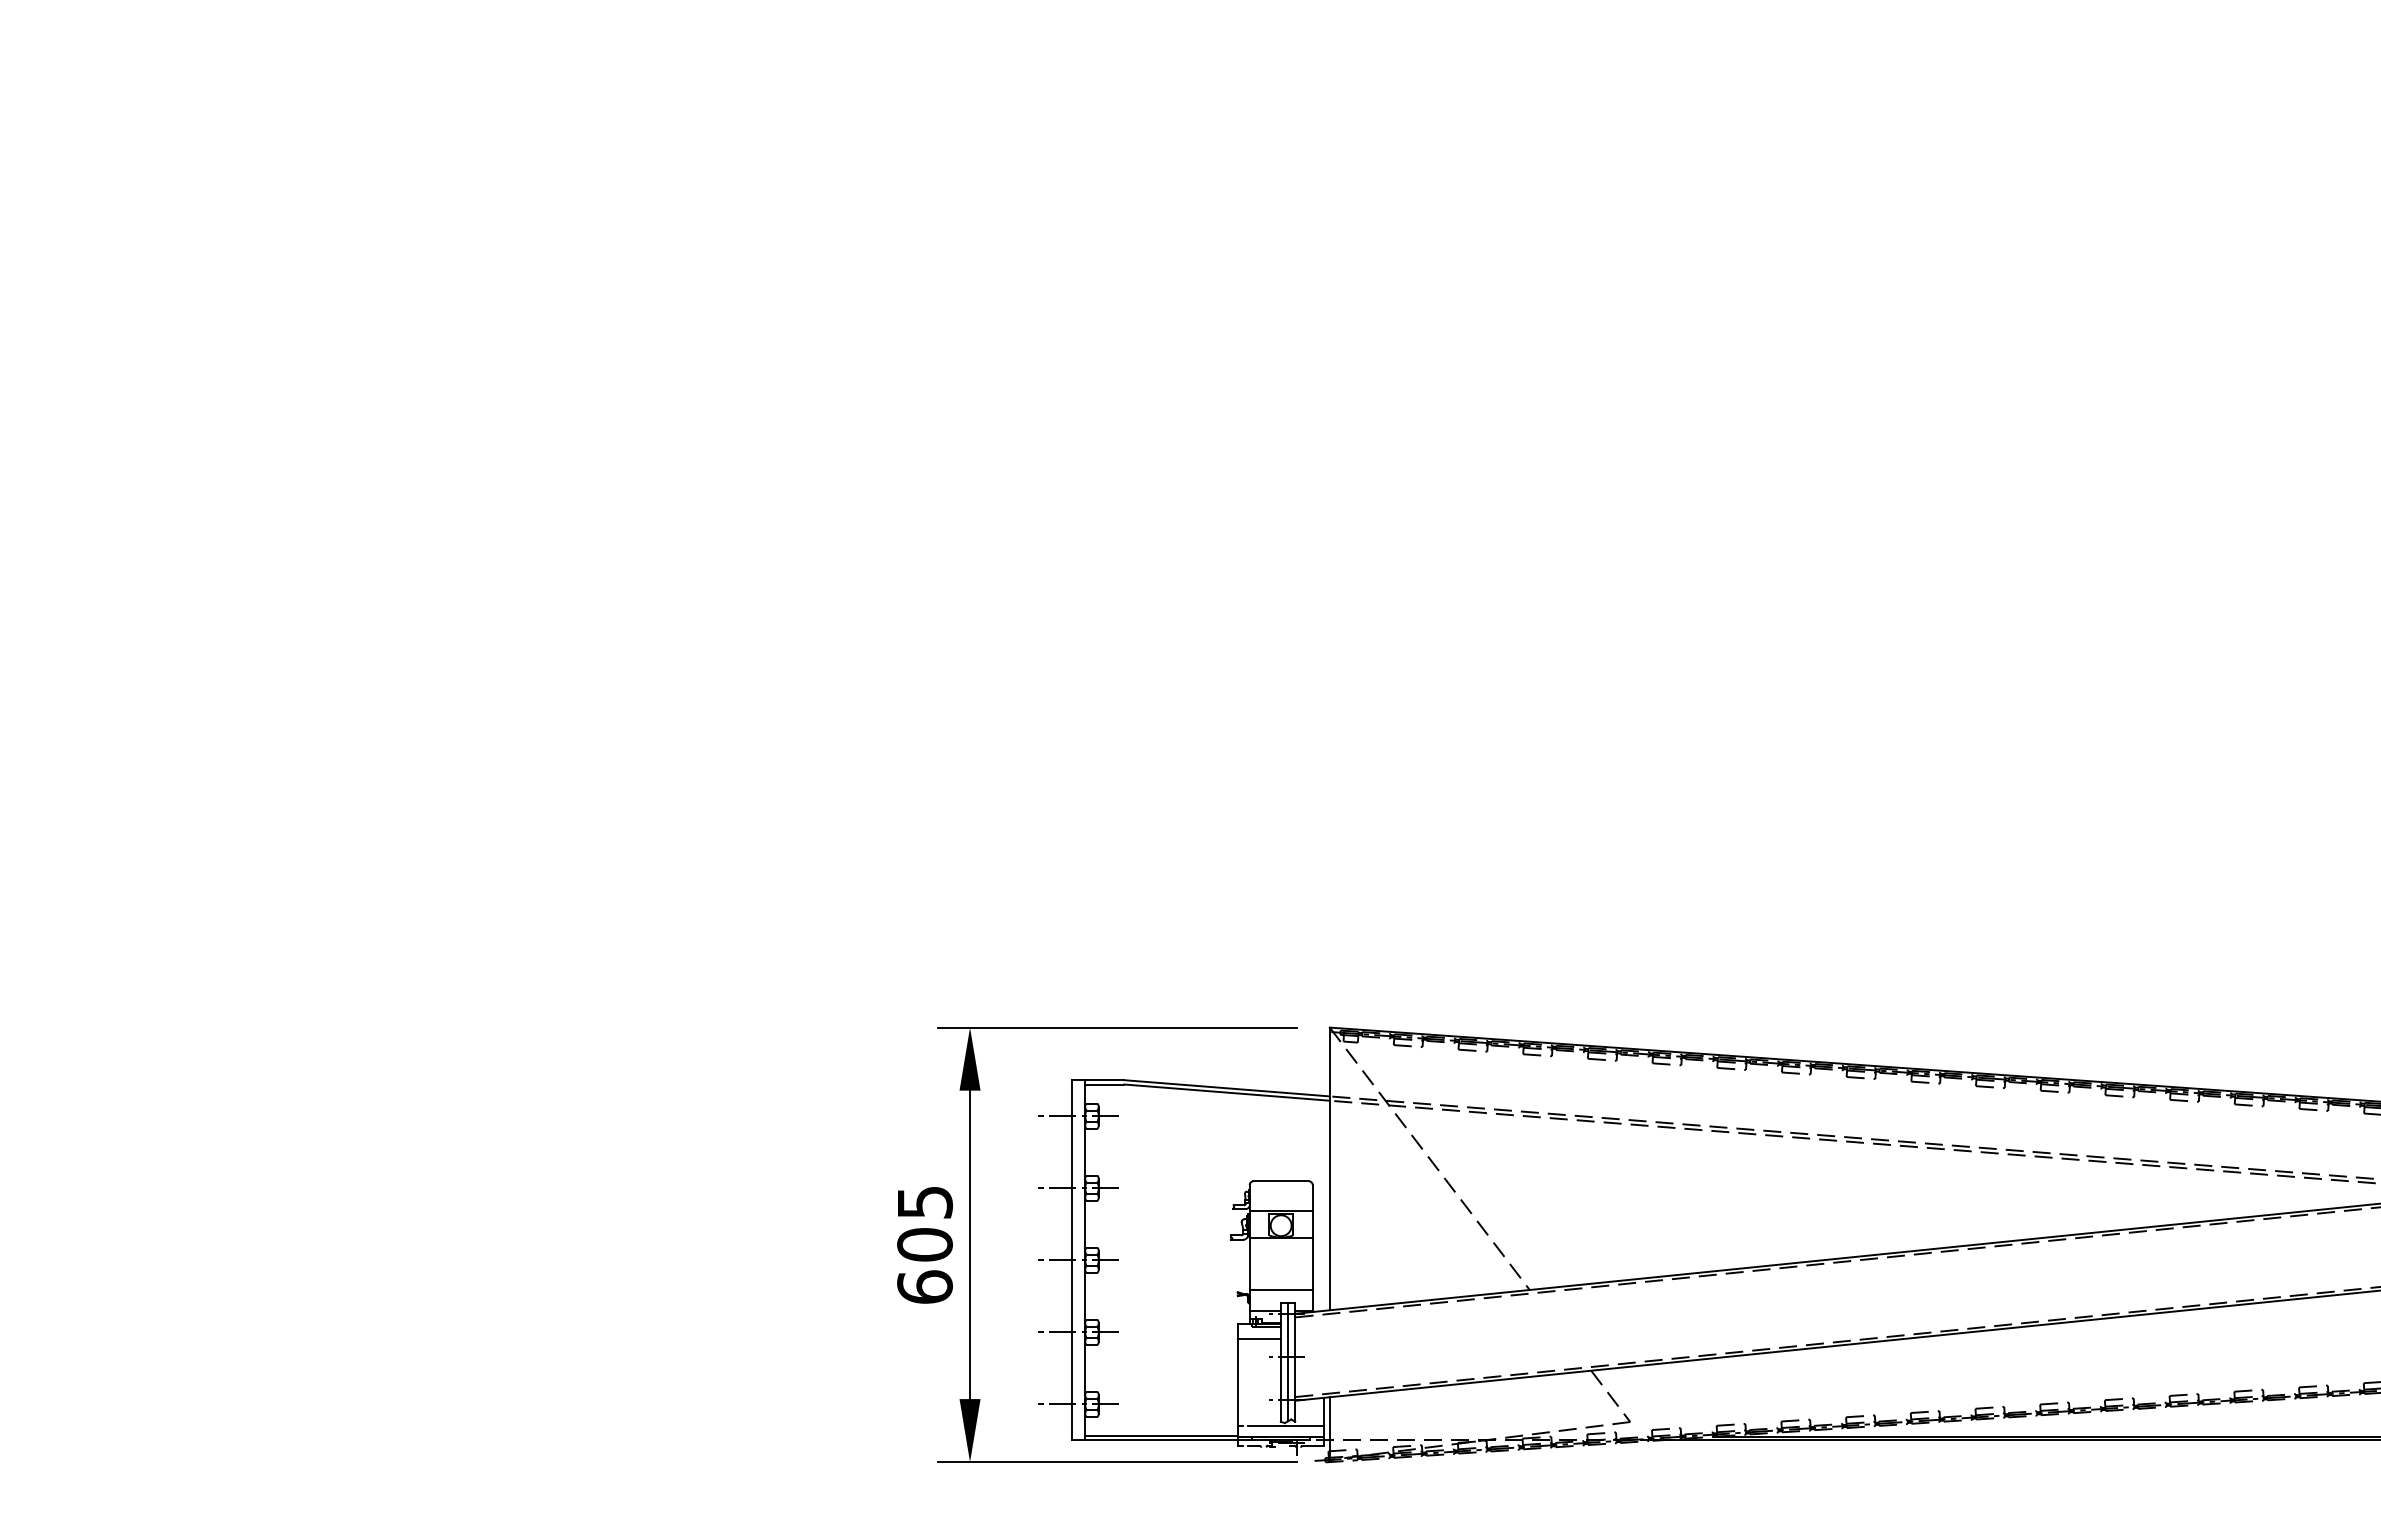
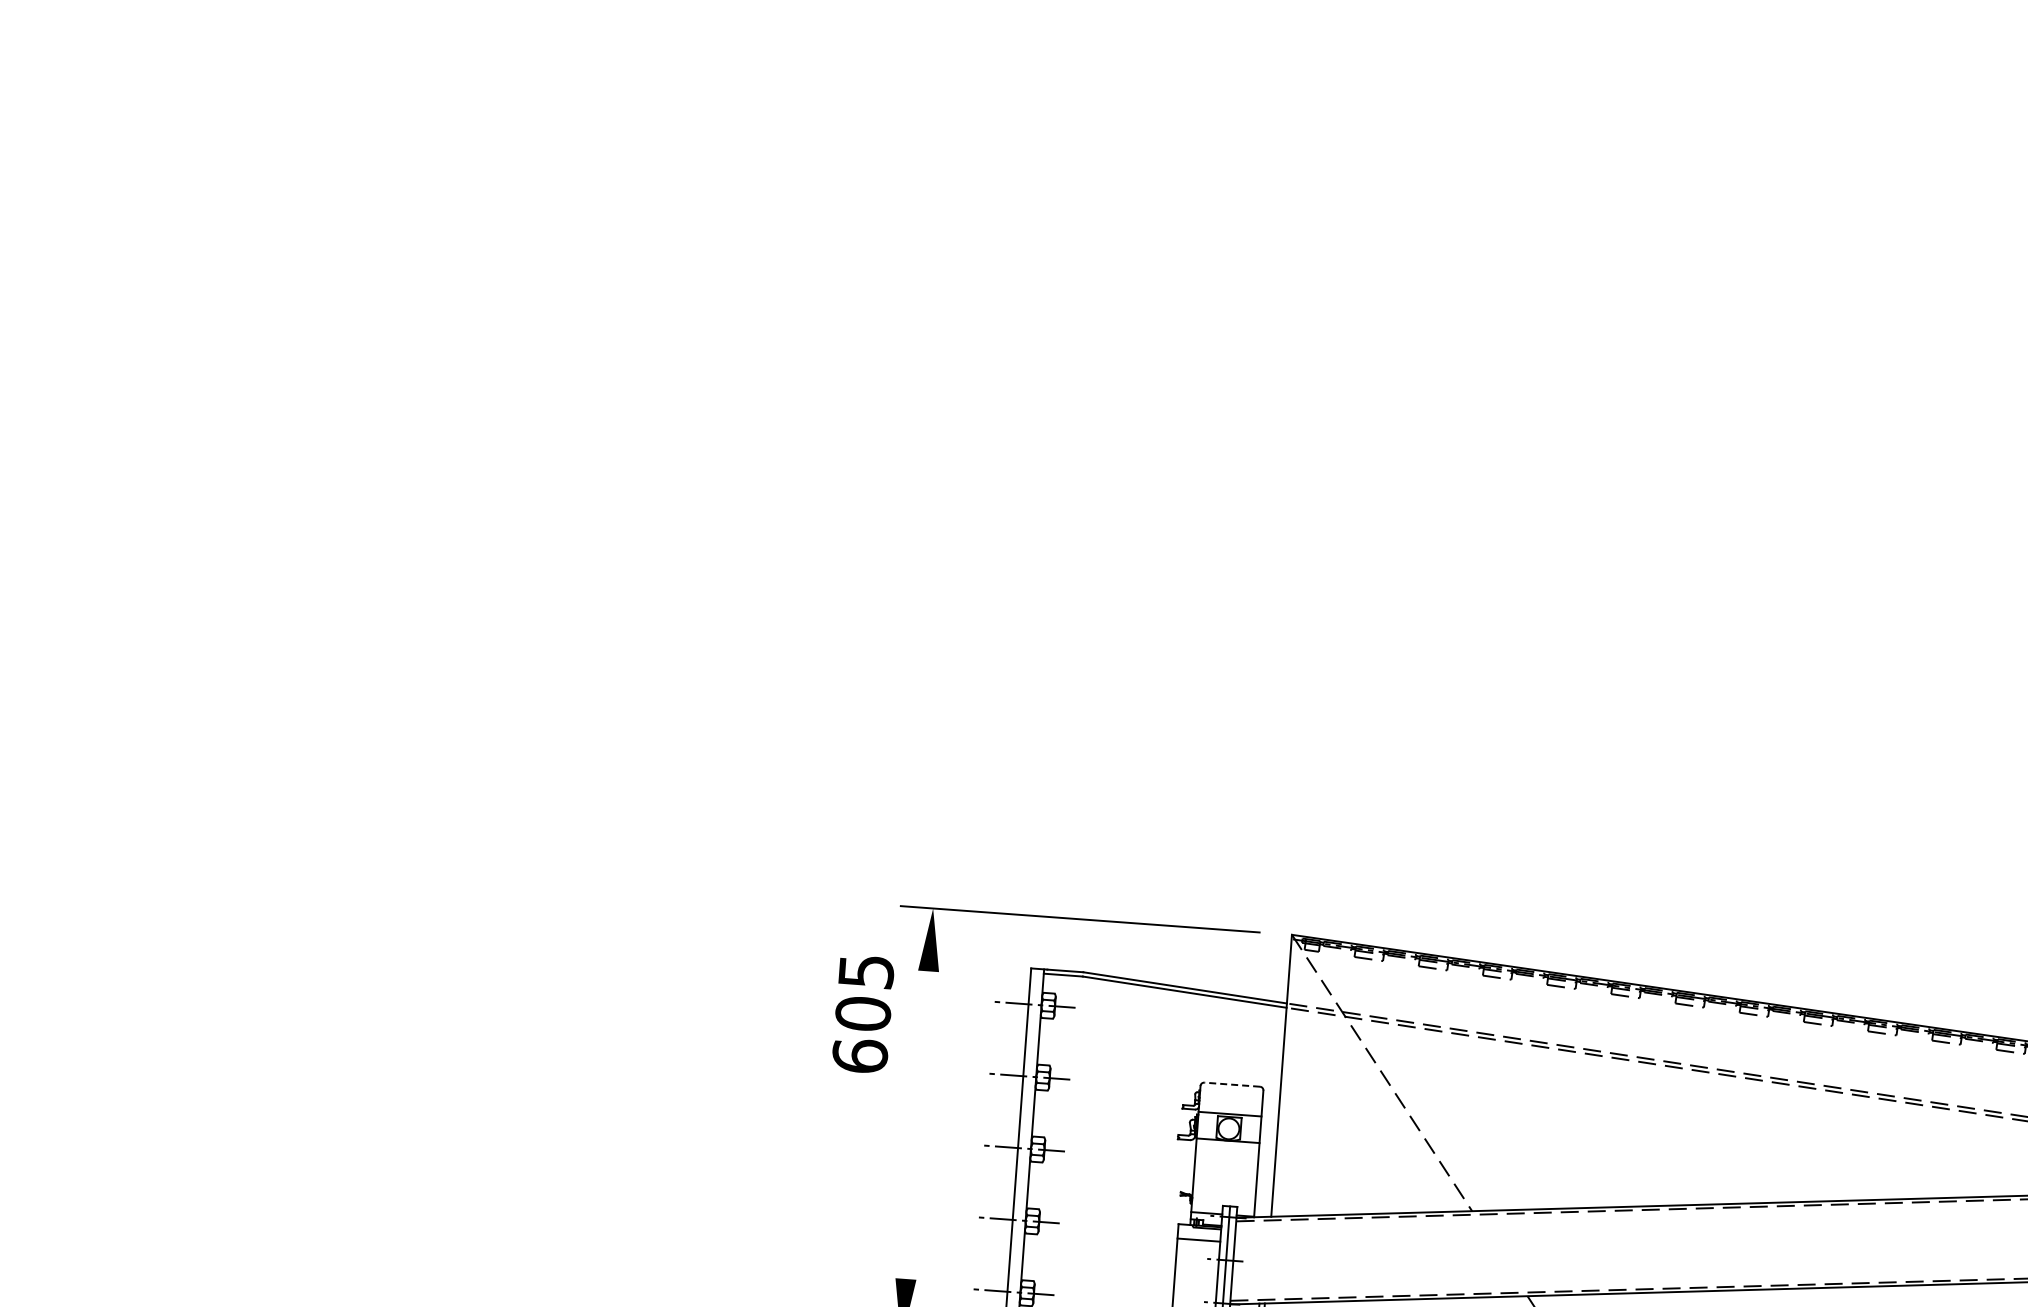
line: (1281, 1181) -> (1232, 1084), solid -> dashed
line: (970, 1244) -> (917, 1124), removed
text: (924, 1245) -> (862, 1014), moved
line: (1280, 1289) -> (1223, 1192), removed

